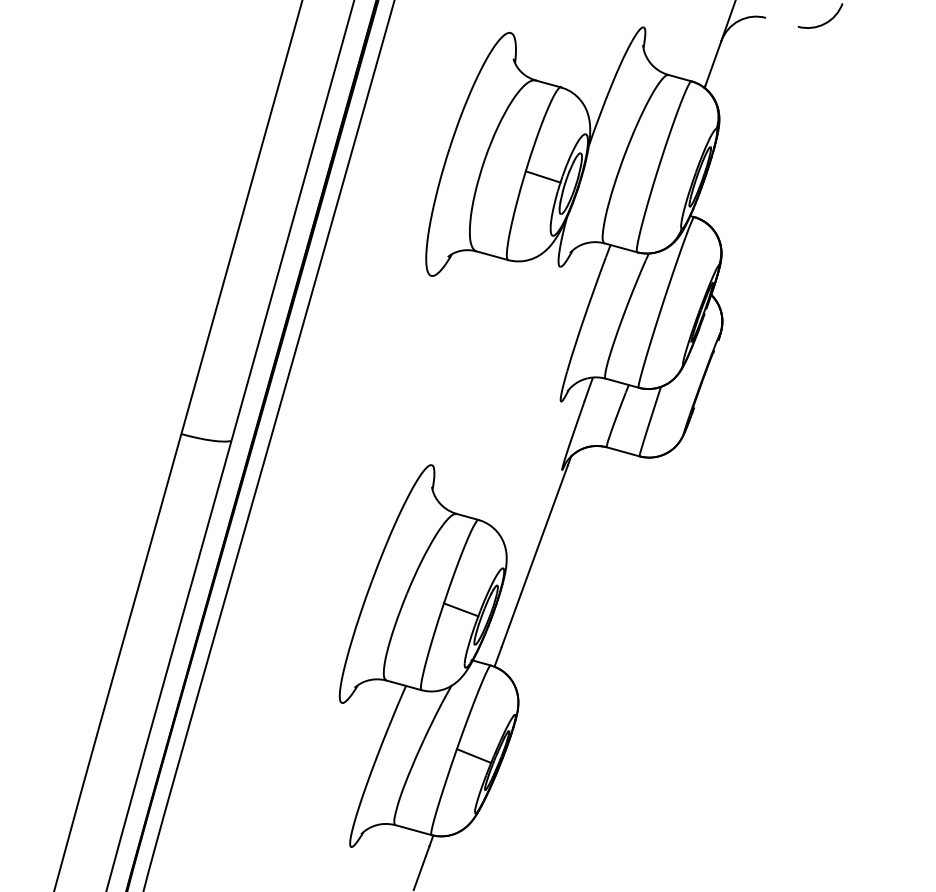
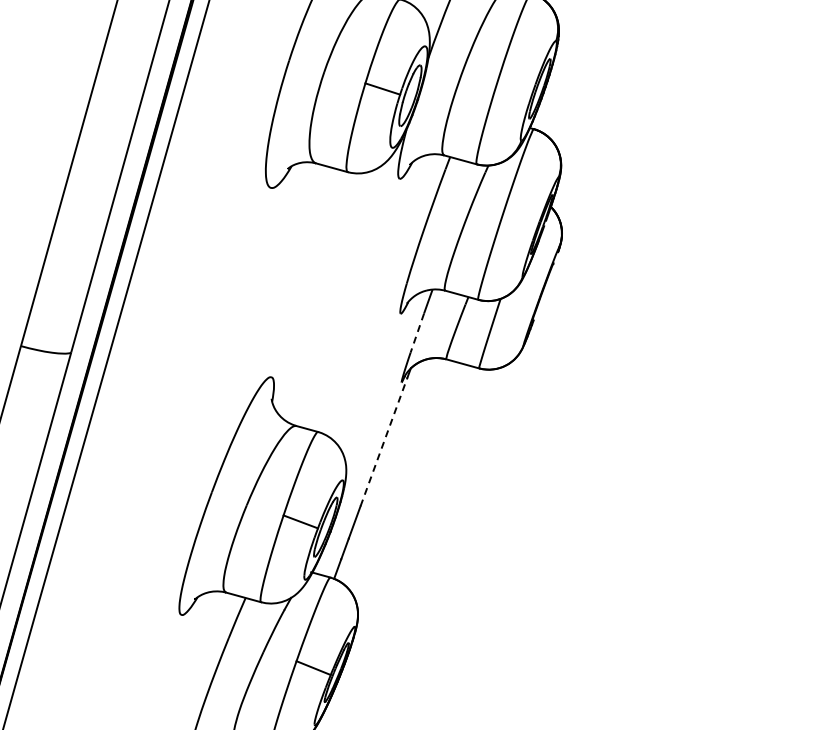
line: (577, 421) -> (417, 333), solid -> dashed
line: (544, 529) -> (384, 441), solid -> dashed

